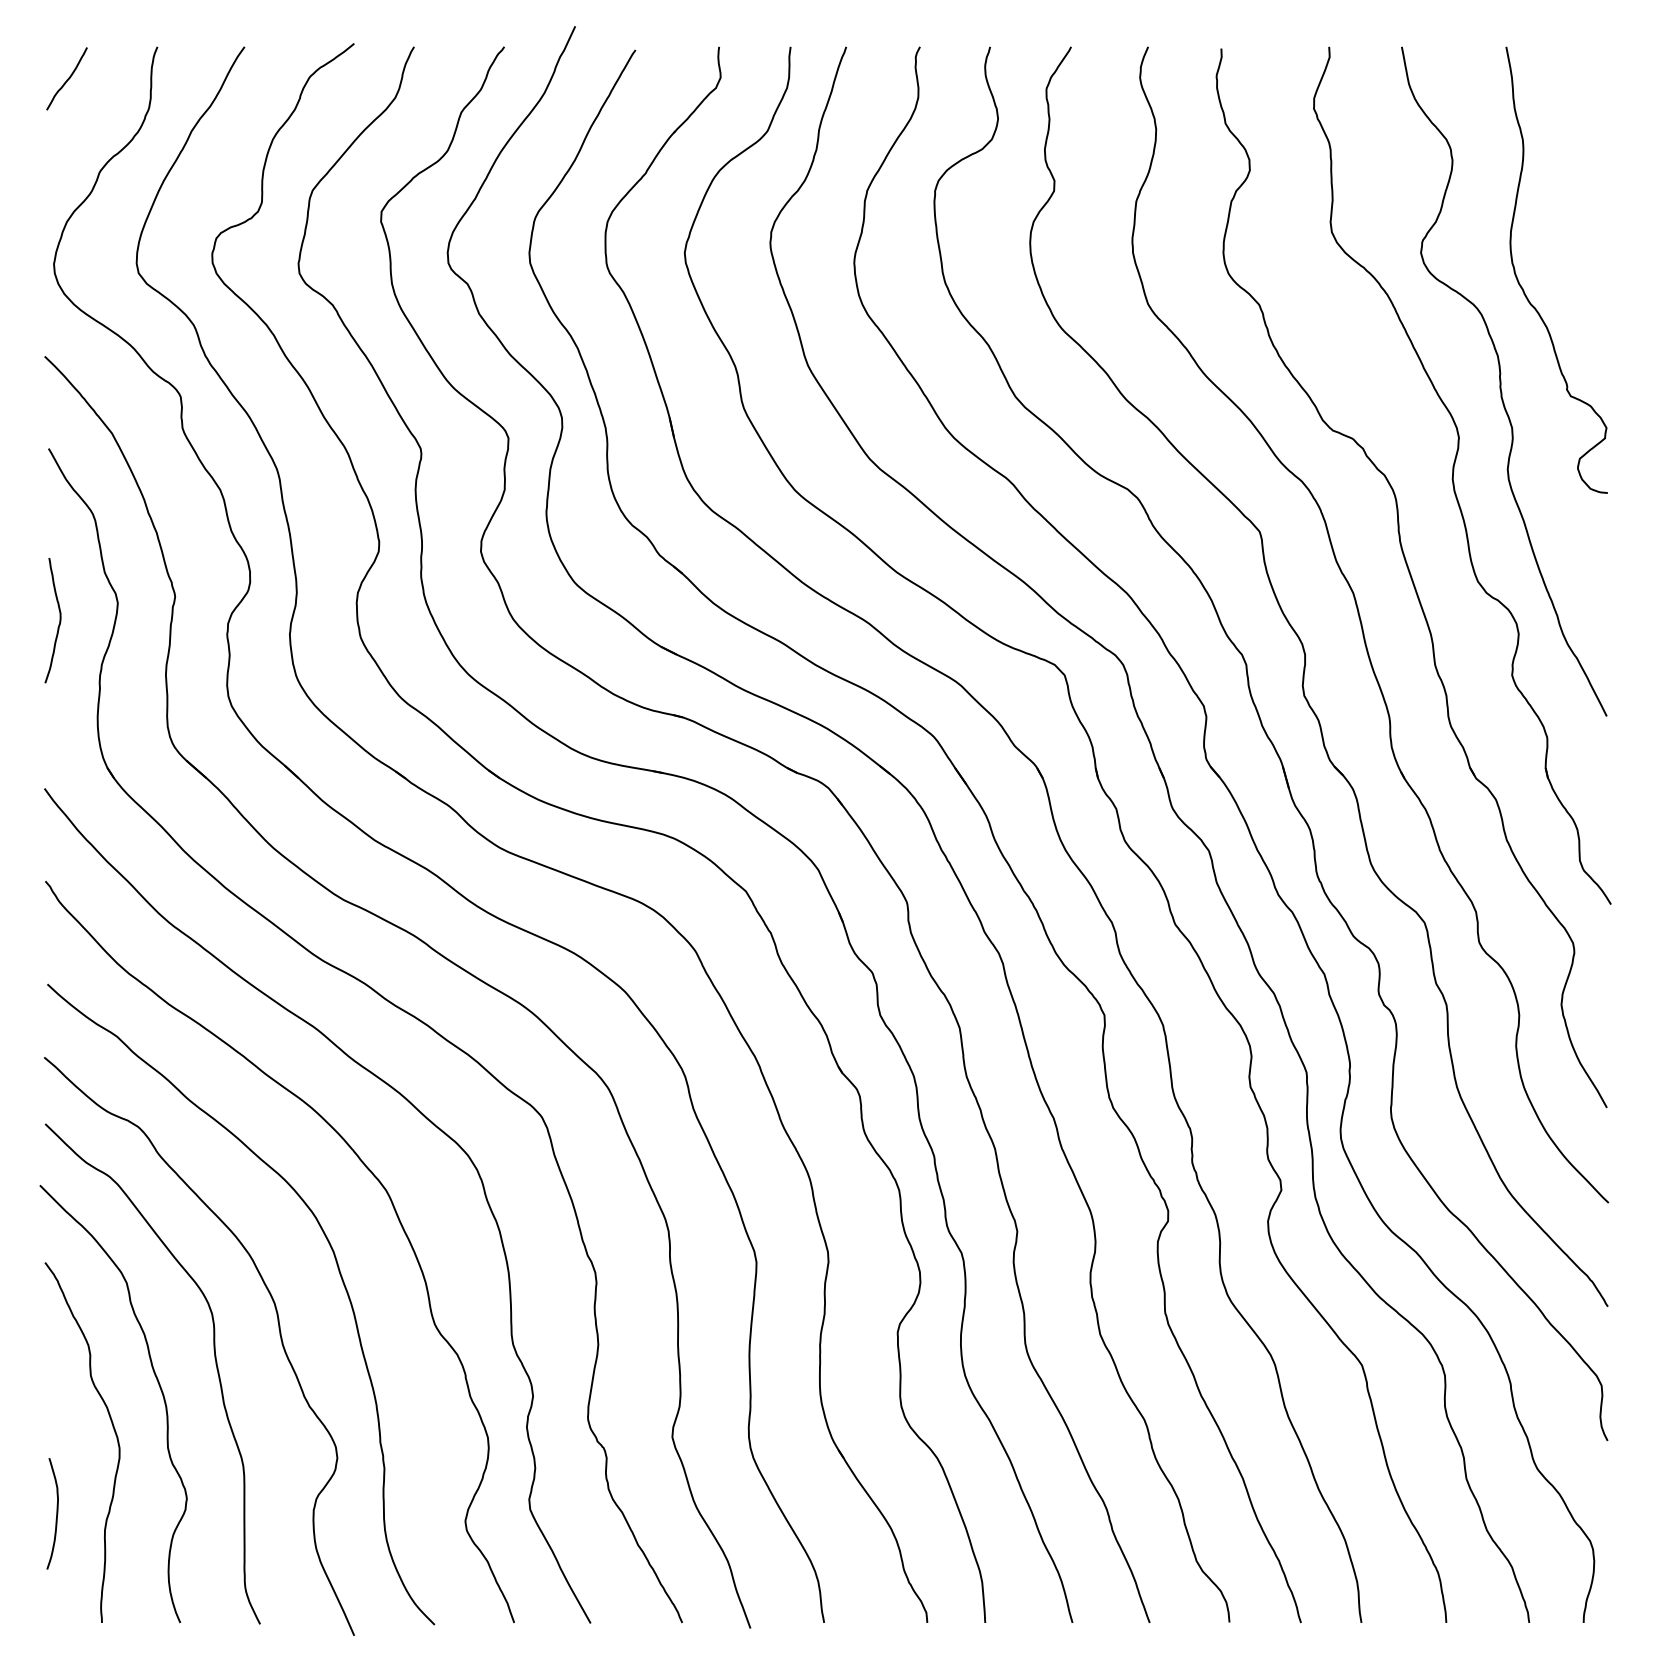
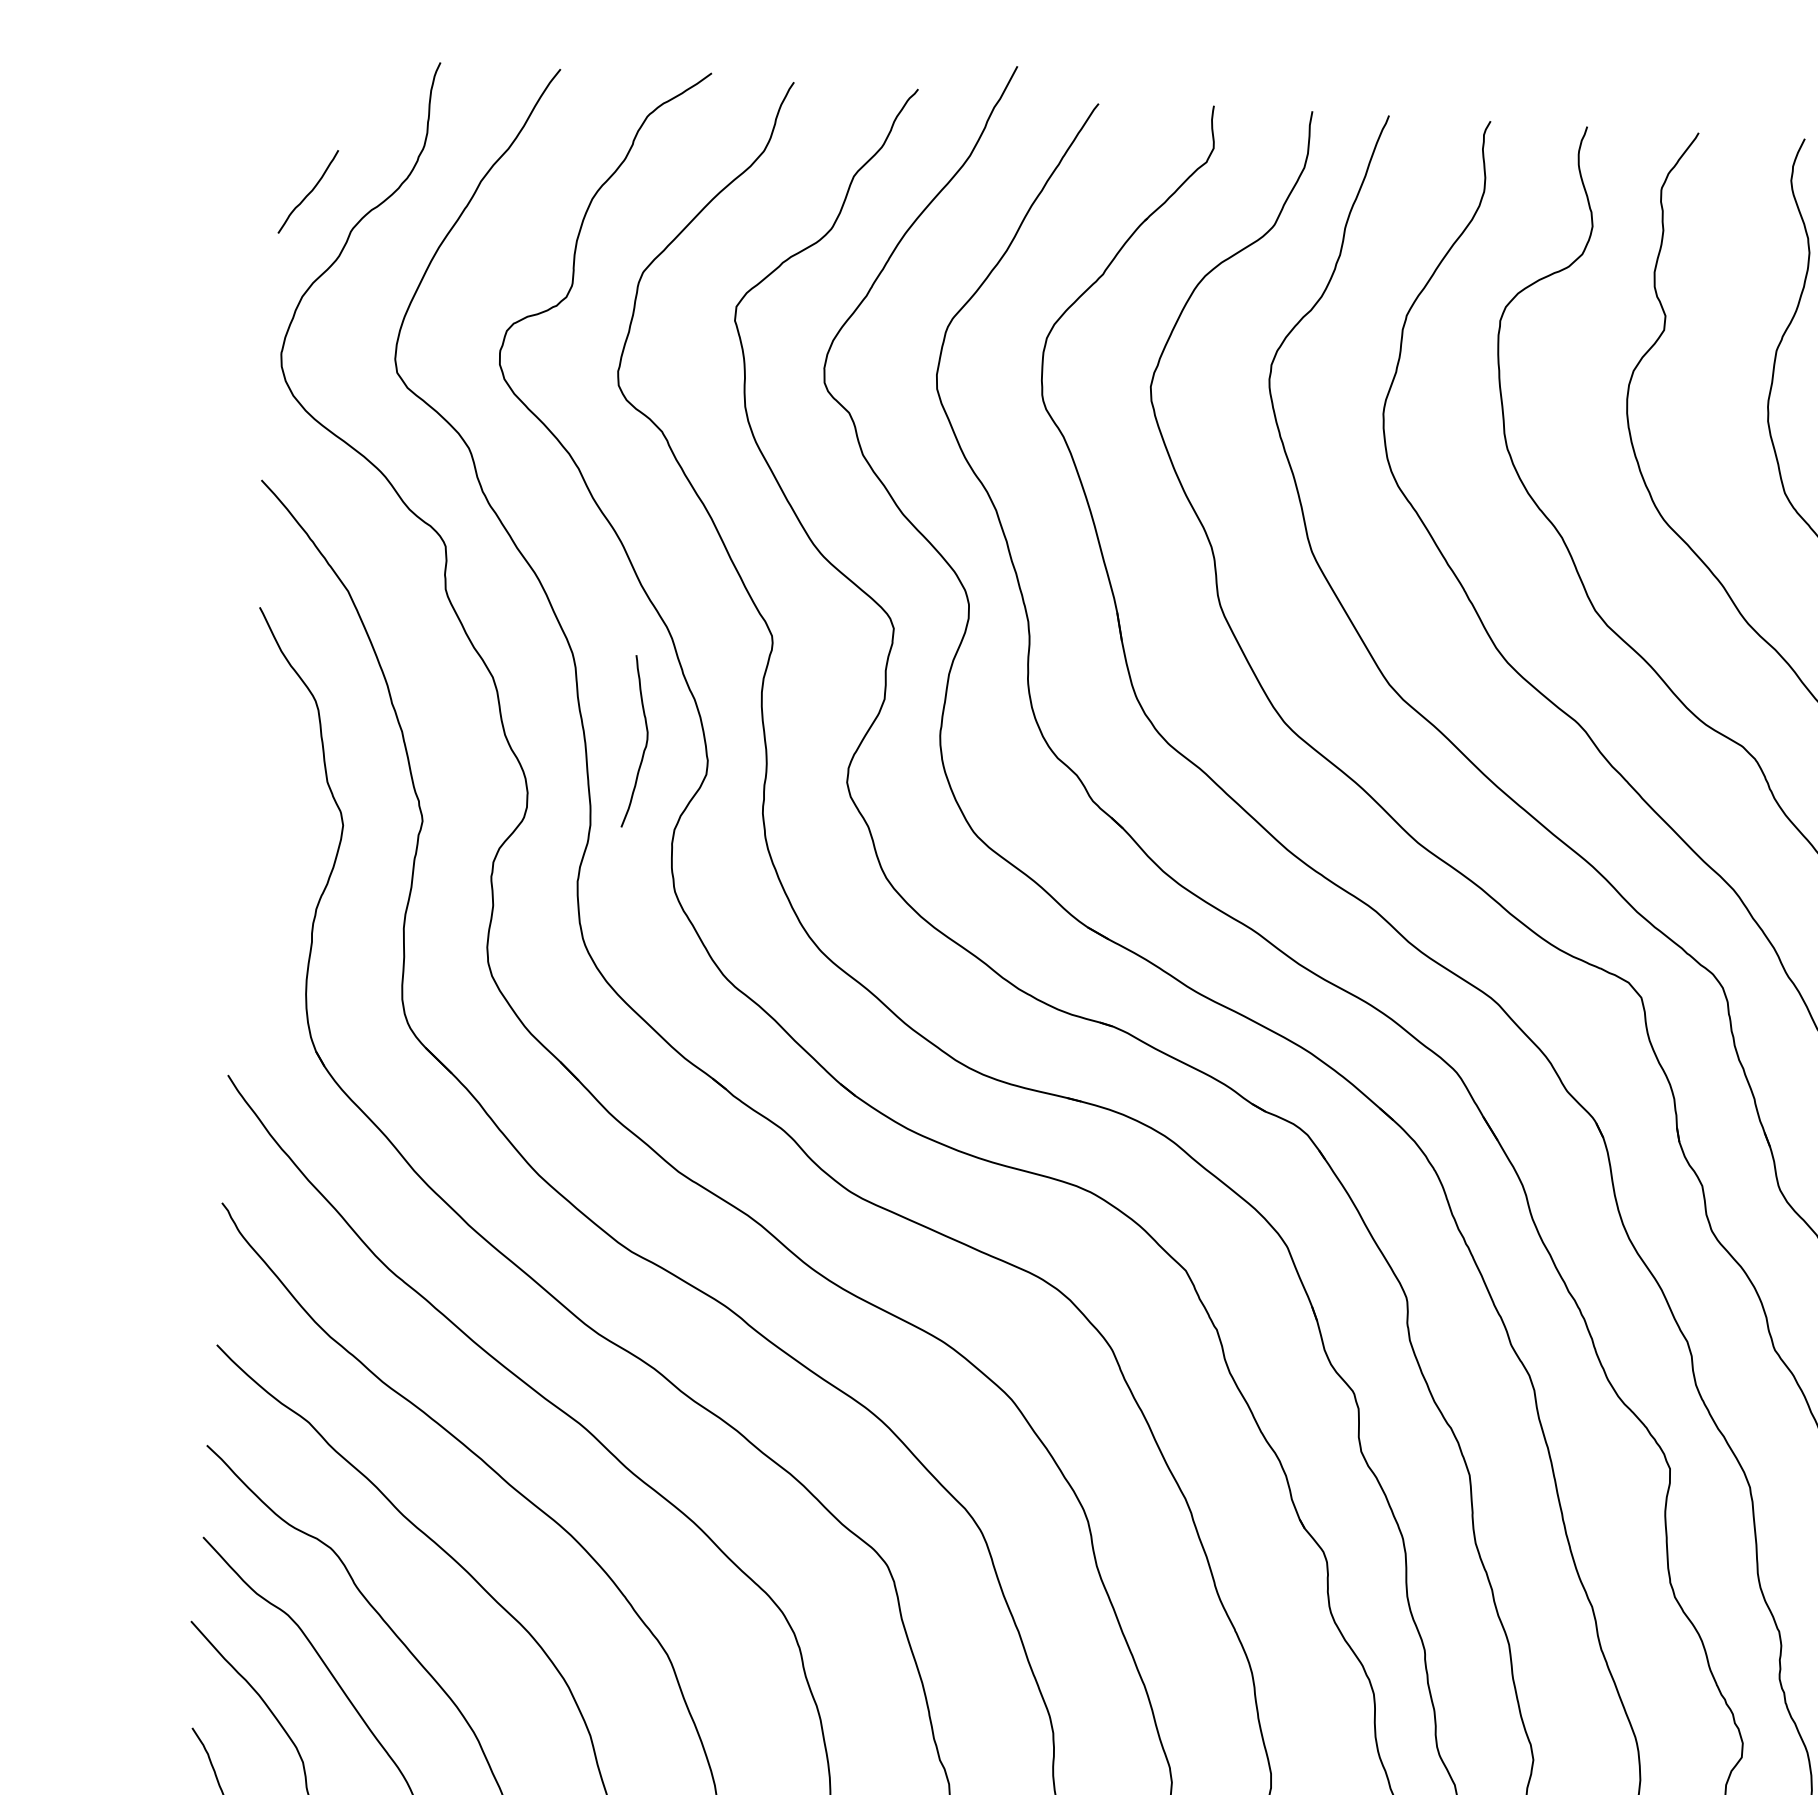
curve: (67, 78) -> (309, 191), moved
curve: (59, 620) -> (645, 742), moved

